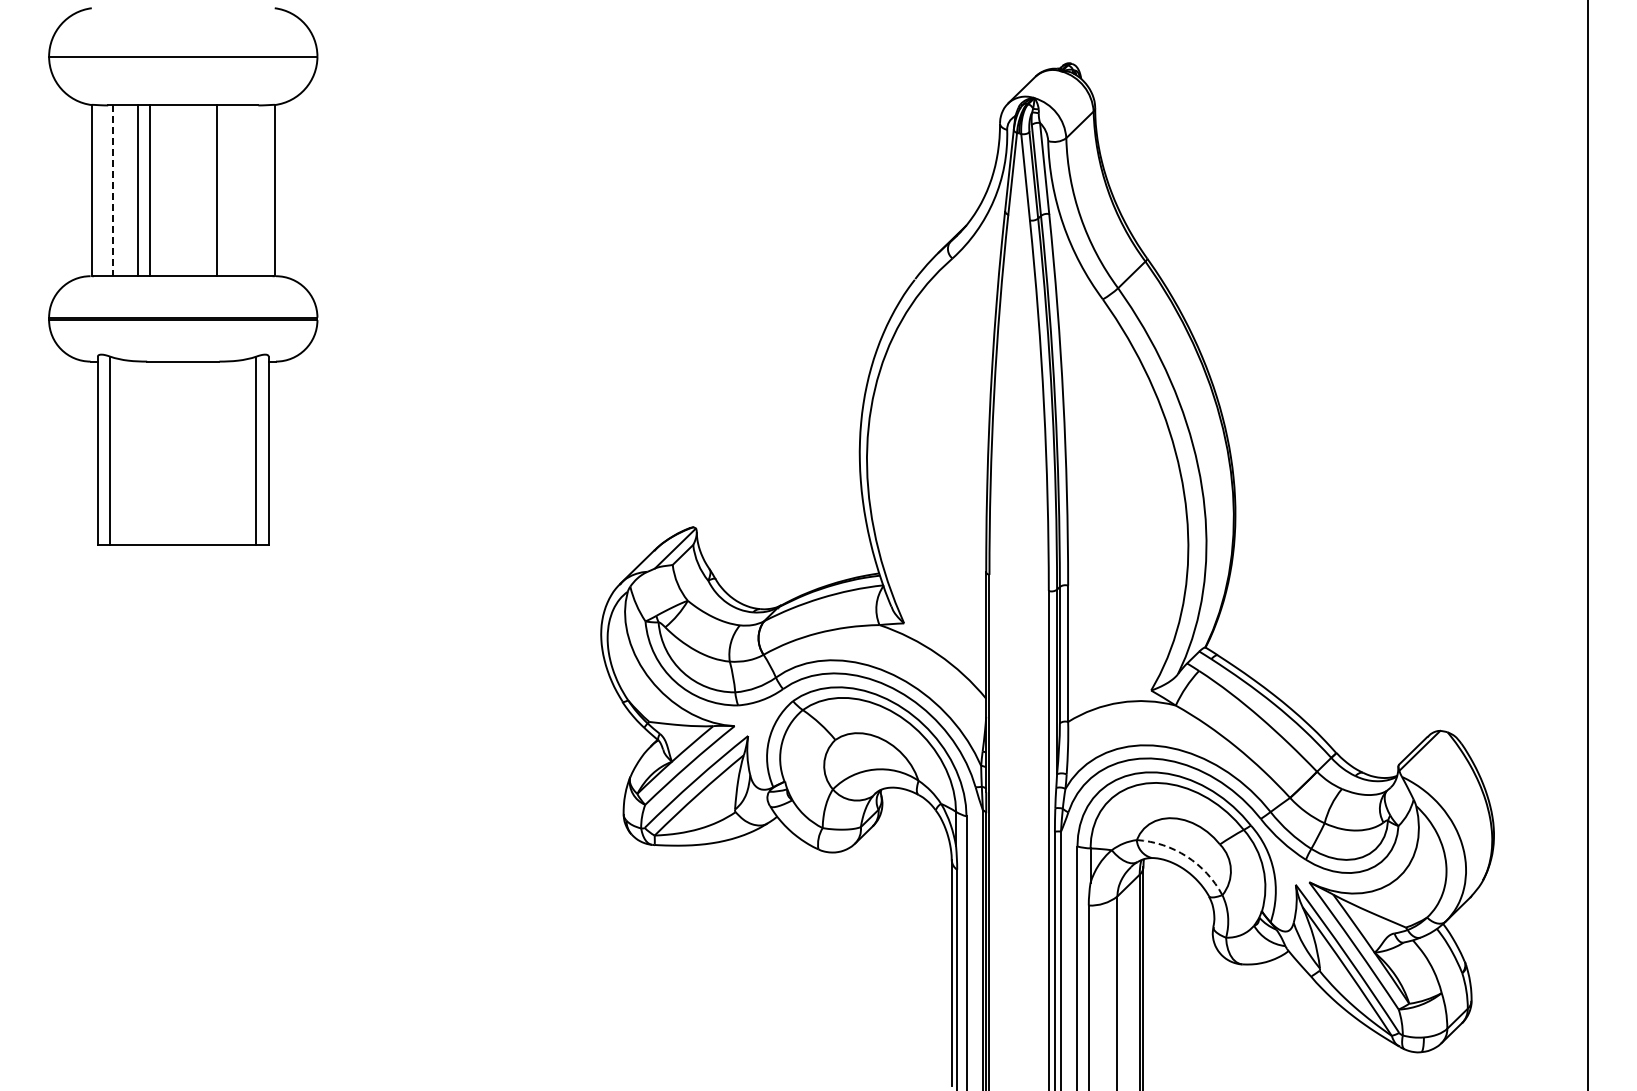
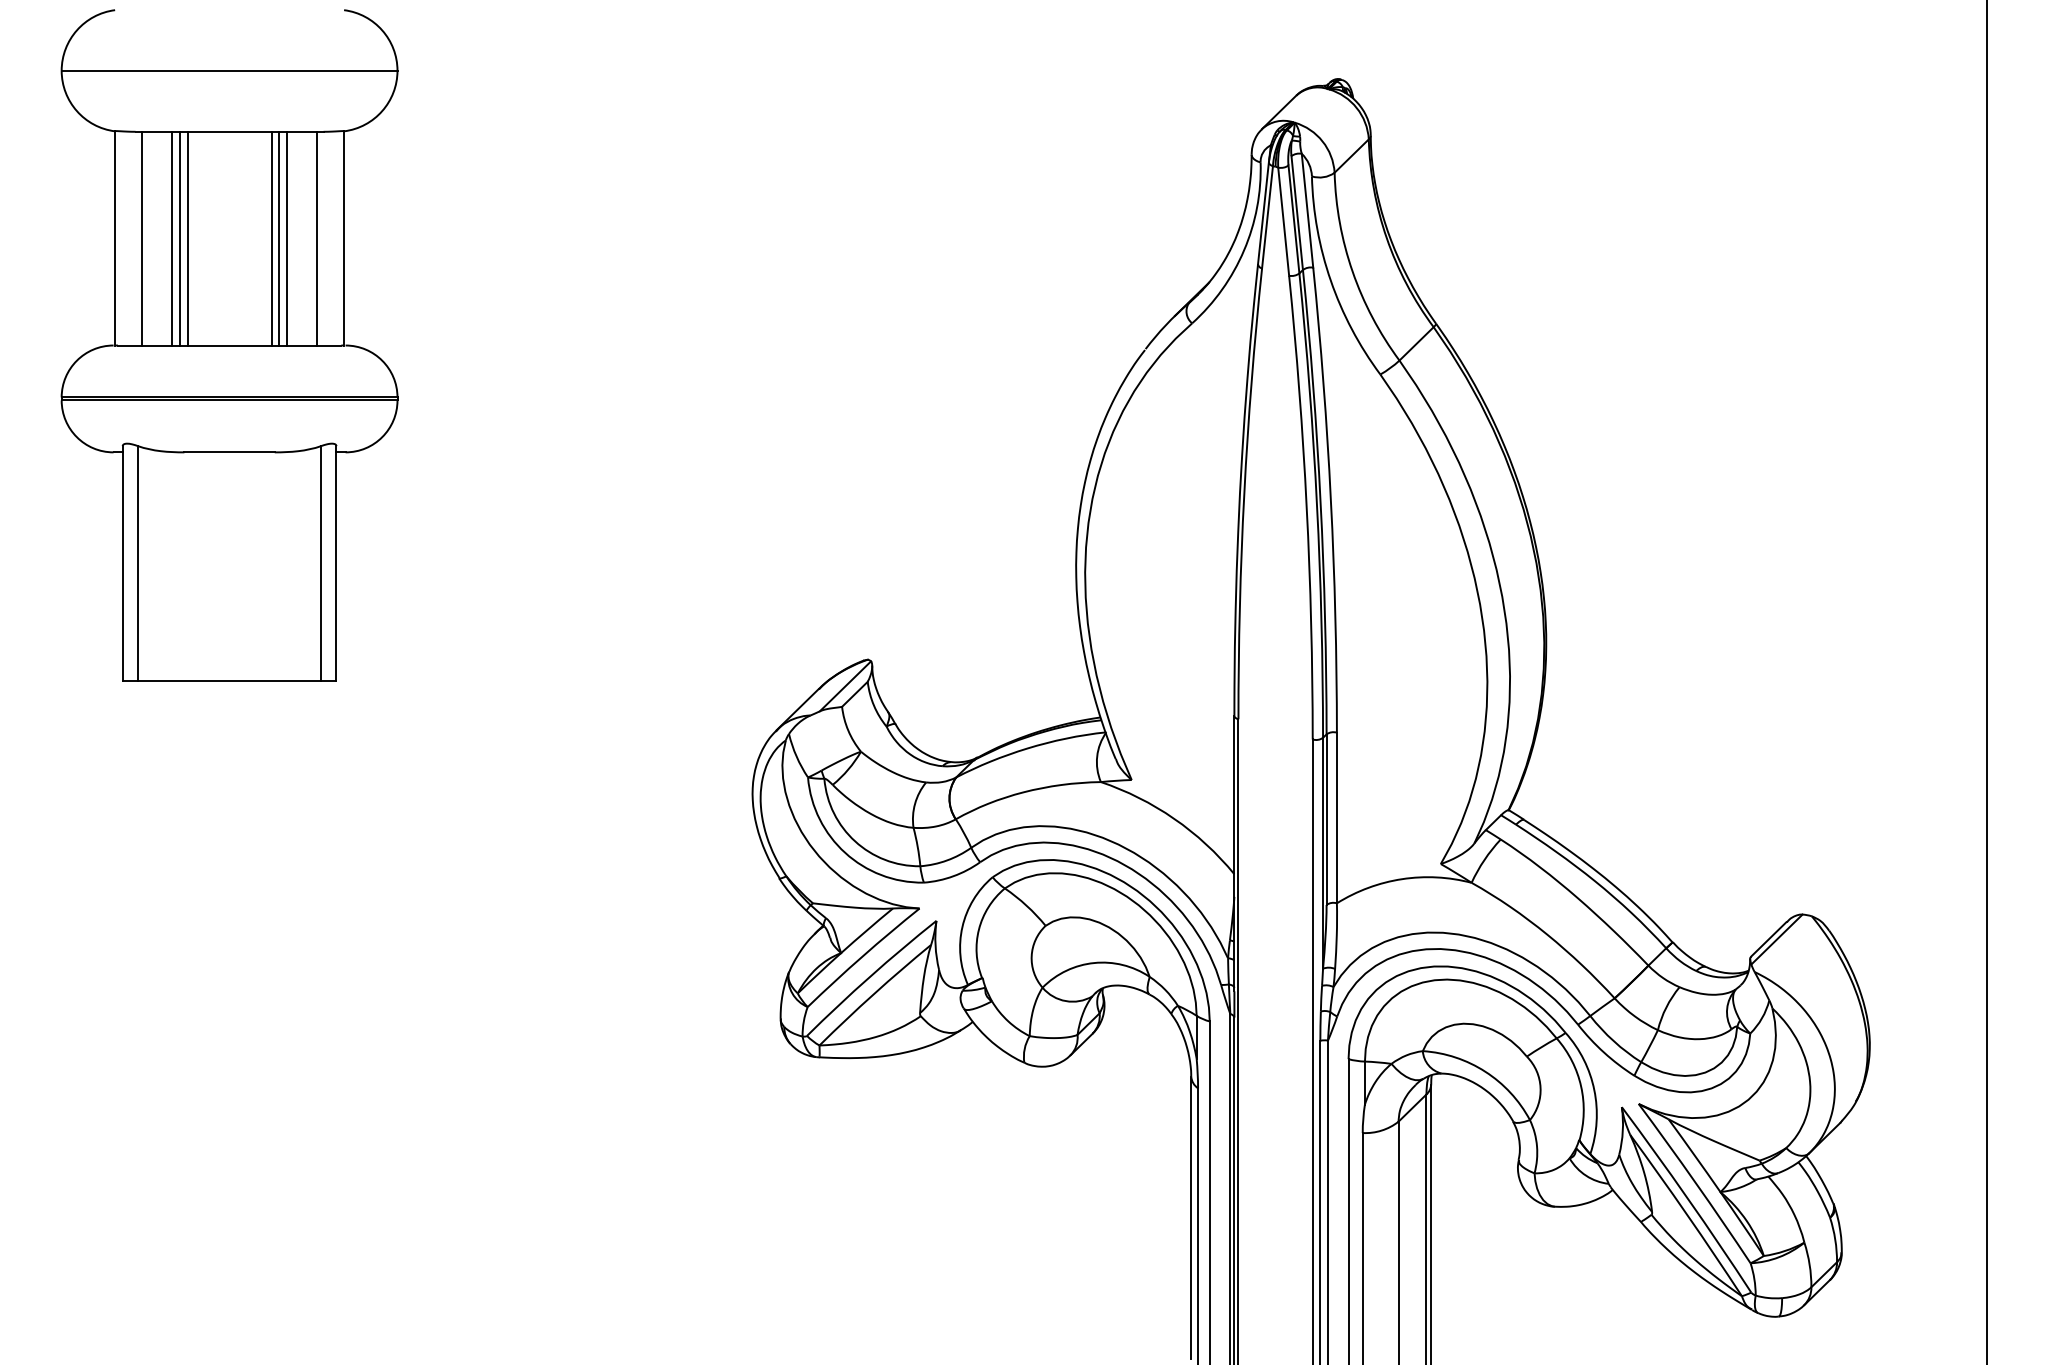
line: (143, 190) -> (179, 238), added
line: (222, 190) -> (278, 238), added
line: (229, 190) -> (287, 238), added
line: (253, 190) -> (317, 238), added
line: (113, 191) -> (142, 239), dashed -> solid
arc: (1186, 856) -> (1485, 1071), dashed -> solid

